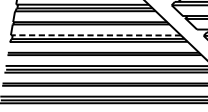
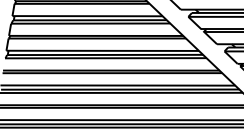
line: (95, 35) -> (102, 50), dashed -> solid

